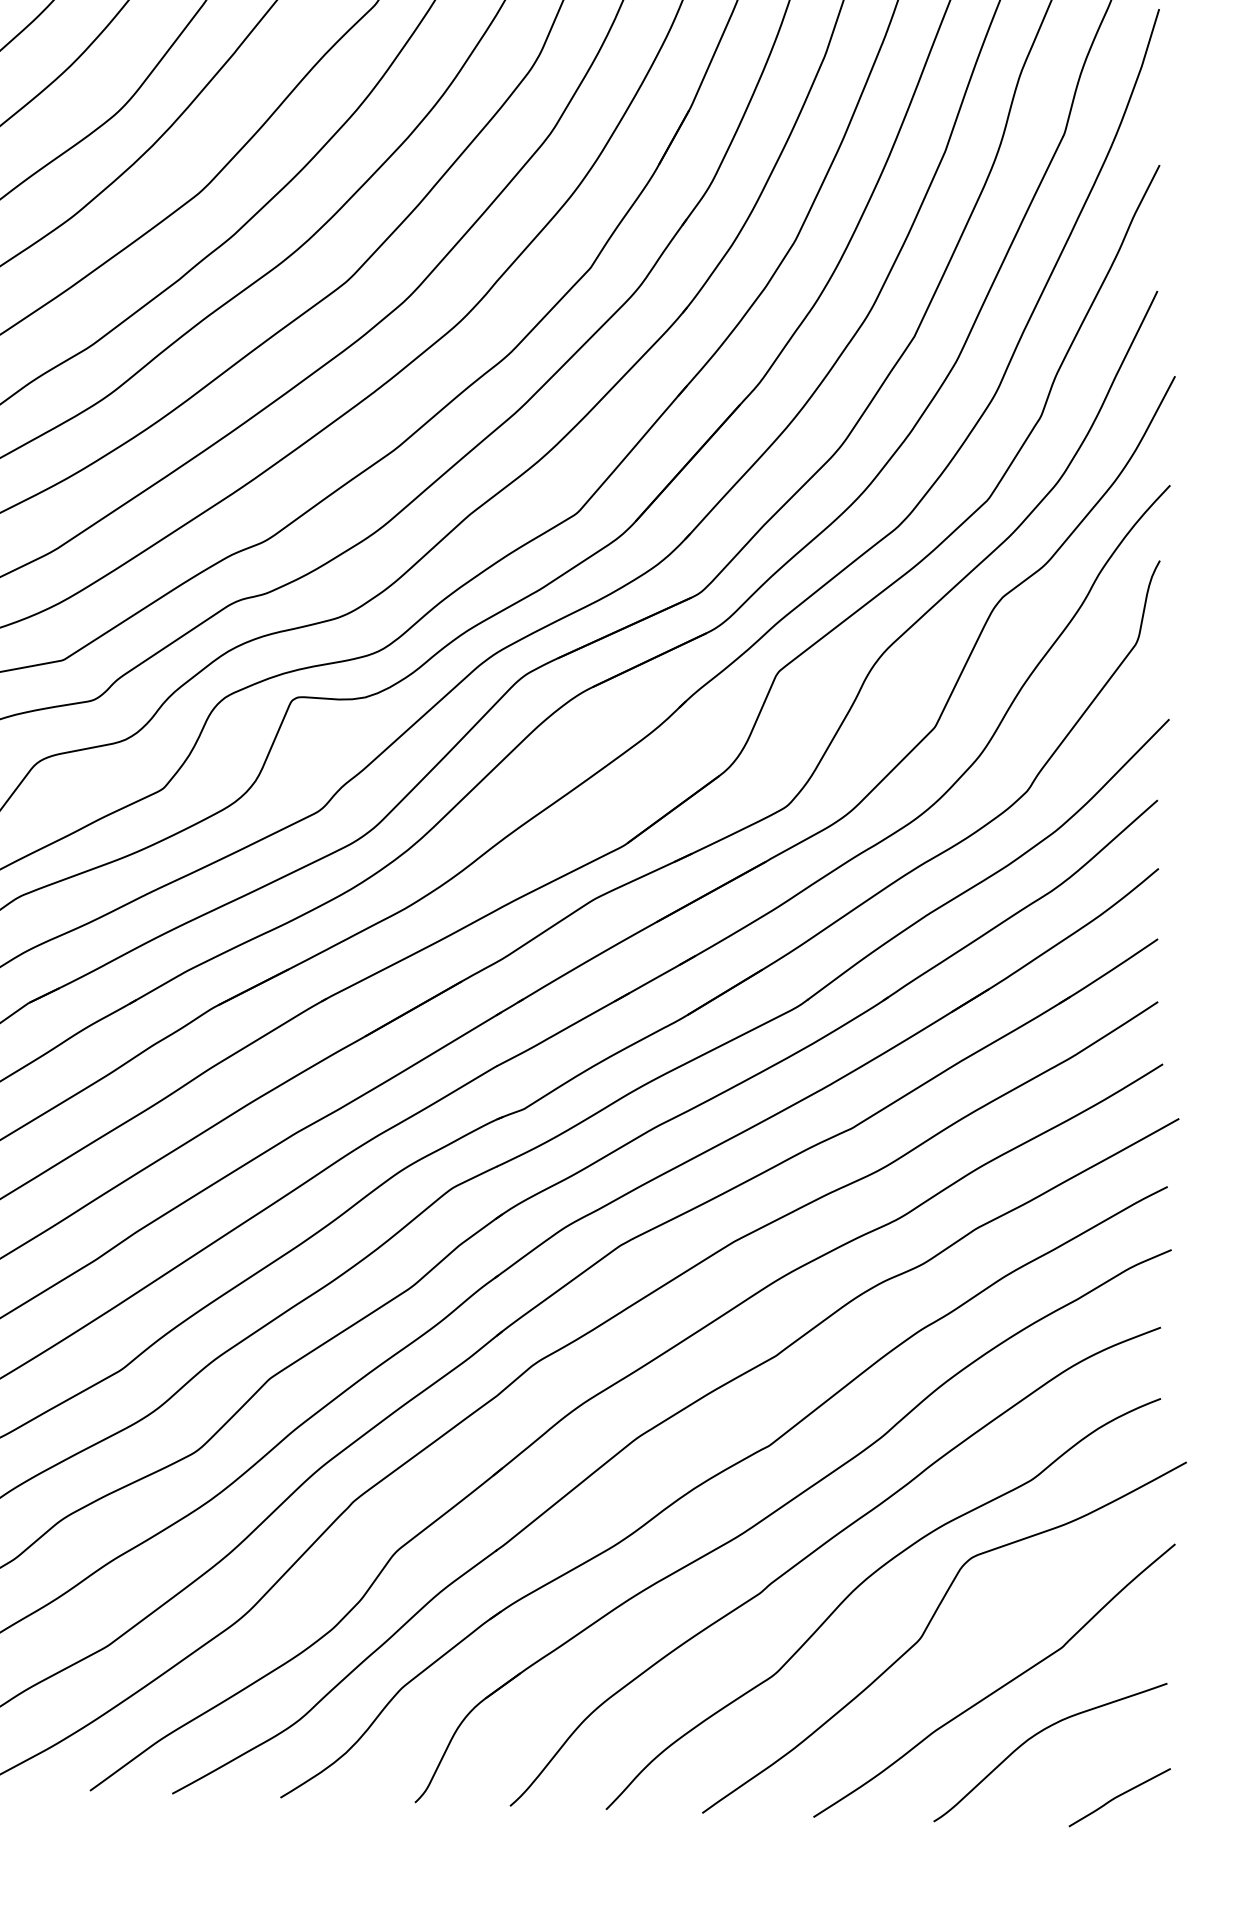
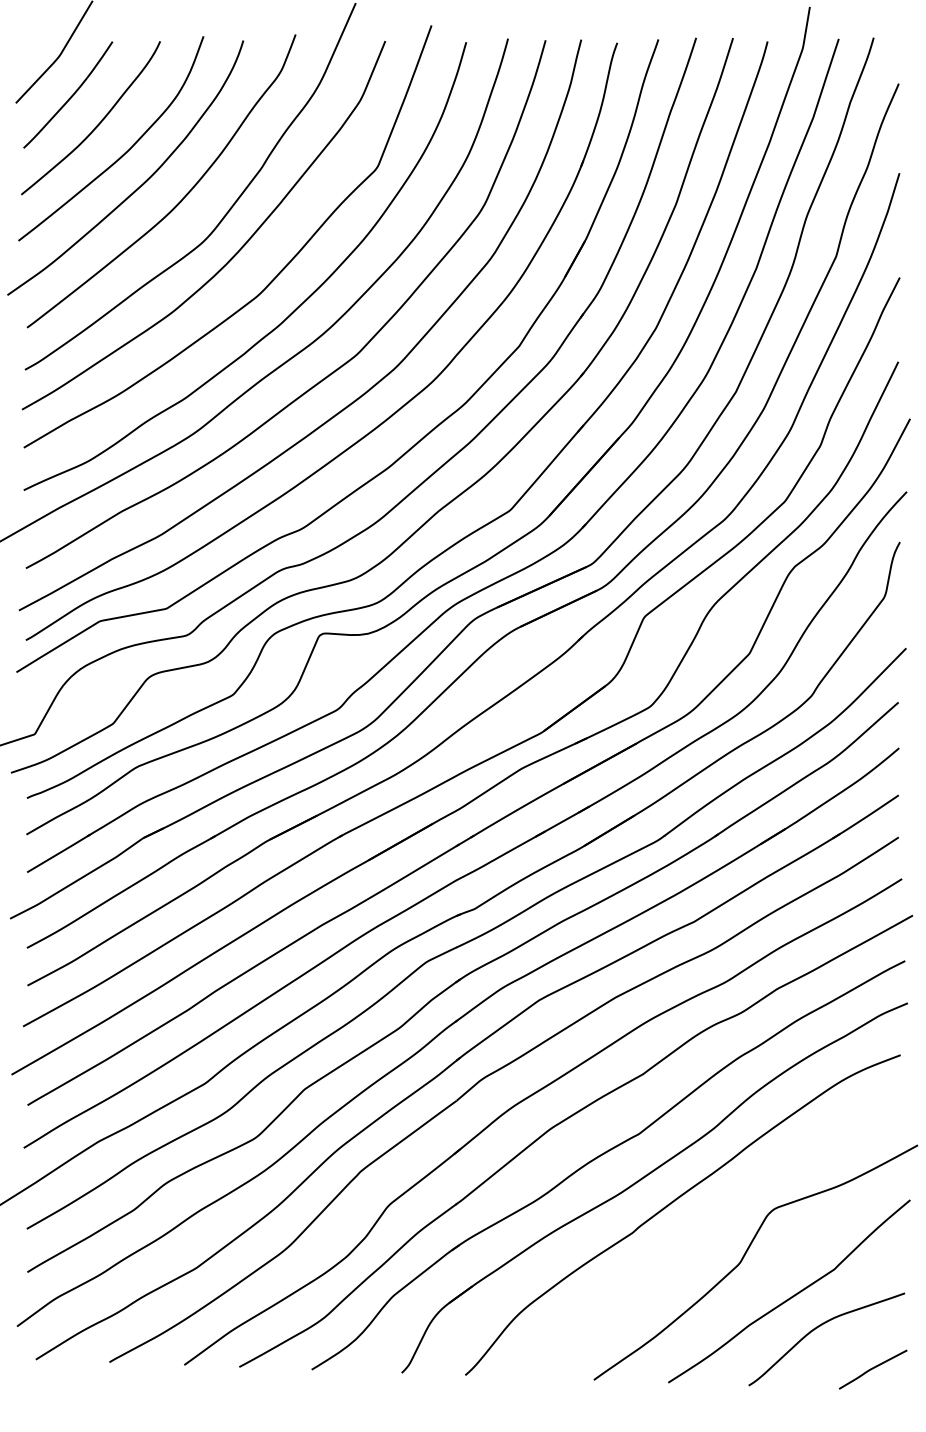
curve: (867, 1580) -> (704, 1224), removed

